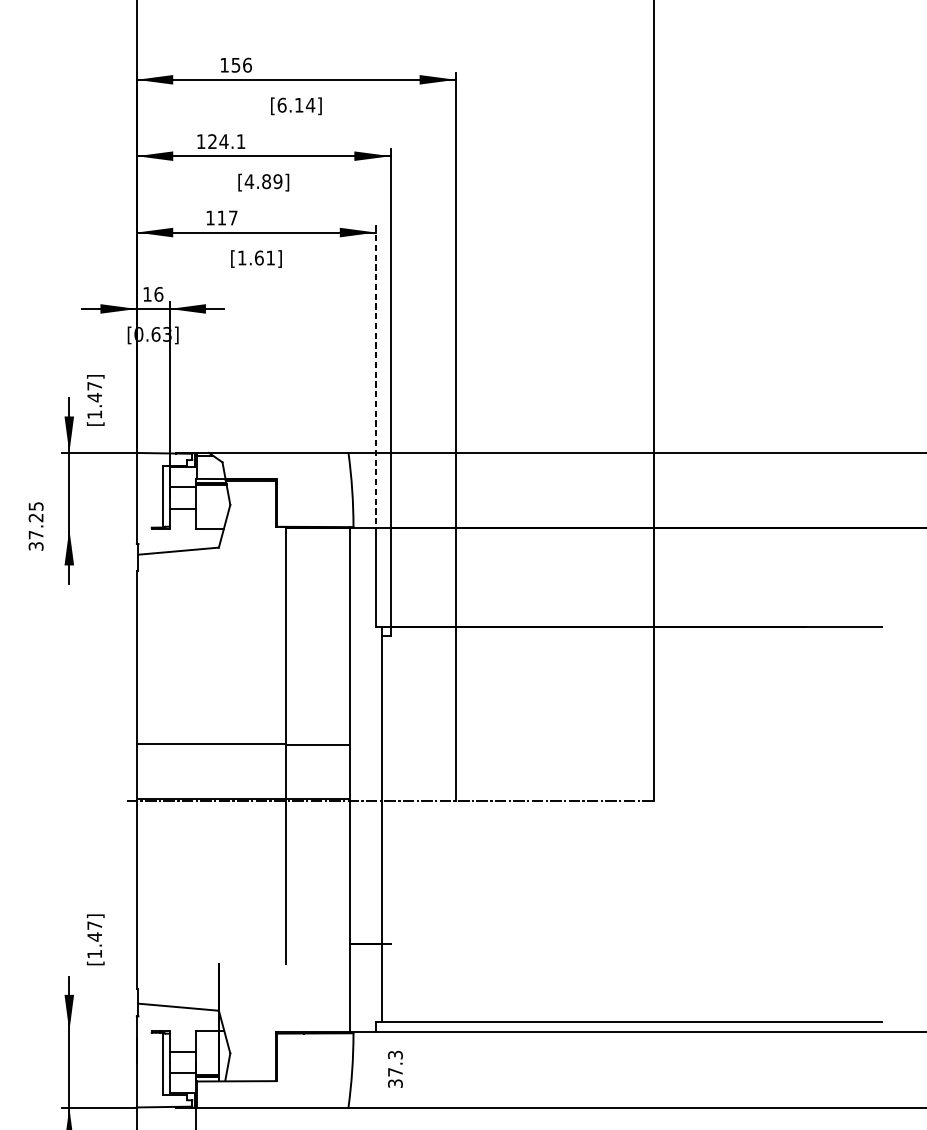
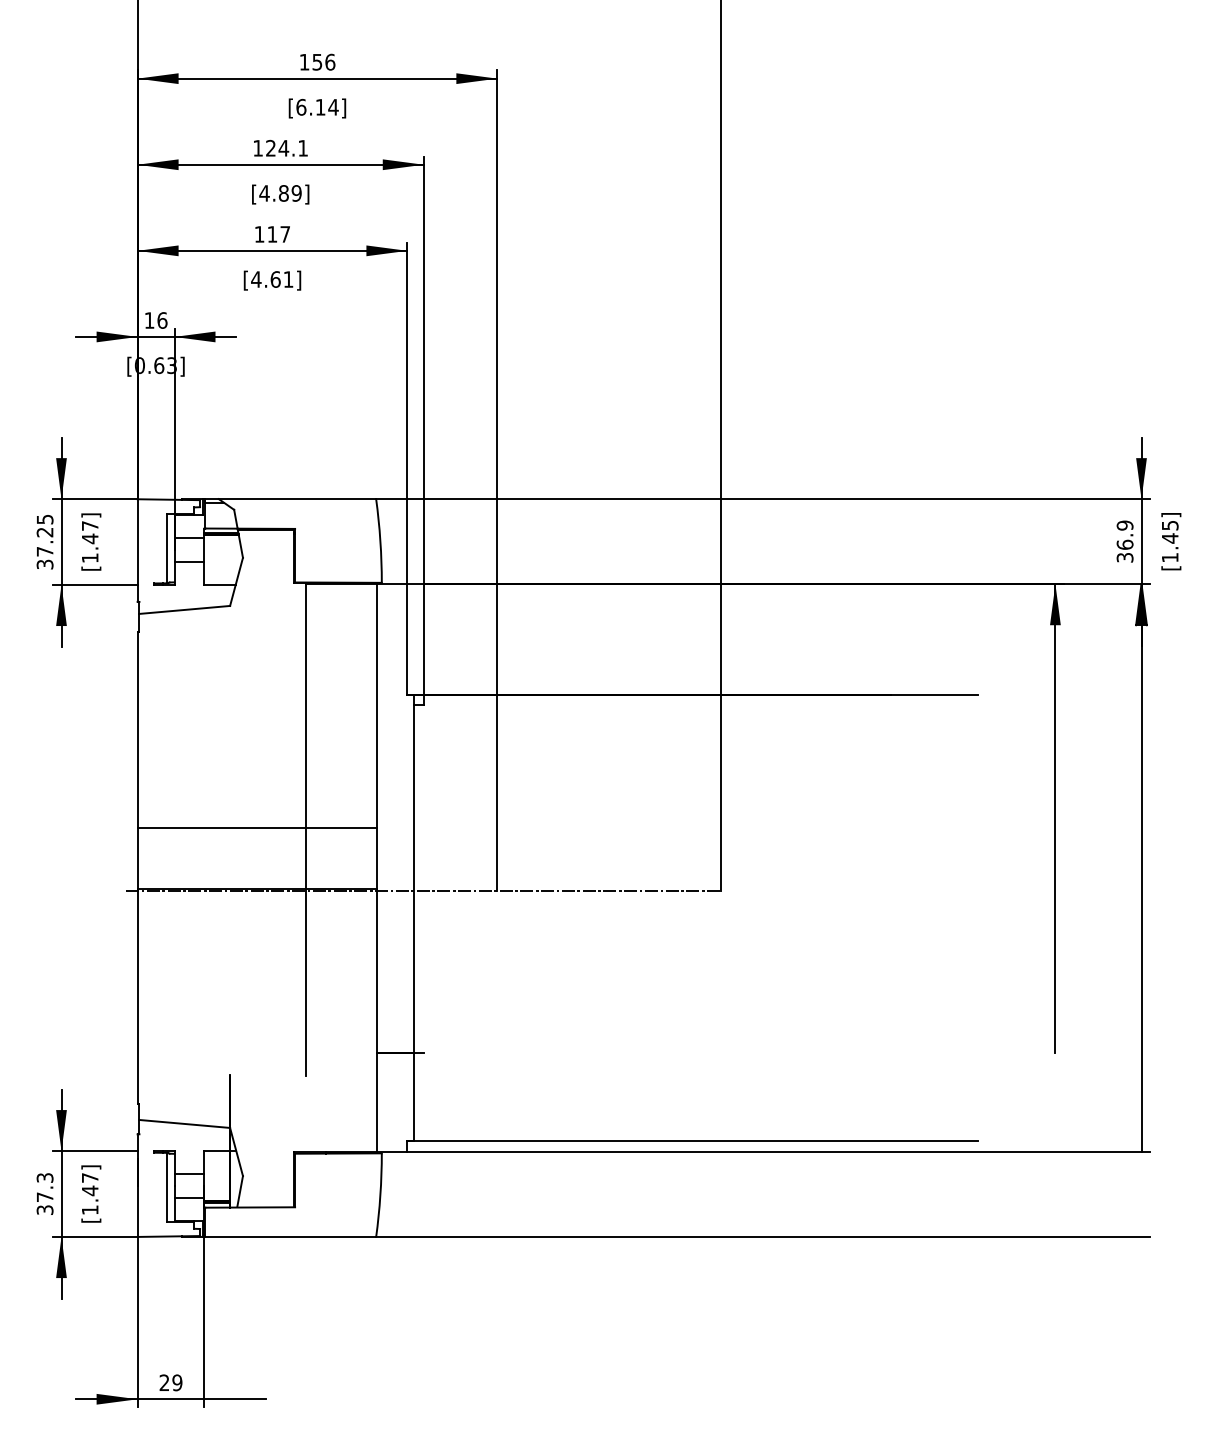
text: (236, 64) -> (317, 61), moved
text: (221, 141) -> (280, 148), moved
text: (221, 218) -> (272, 234), moved
text: (242, 258) -> (256, 279), [1.61] -> [4.61]
line: (376, 376) -> (407, 413), dashed -> solid
text: (95, 399) -> (91, 541), moved
text: (35, 526) -> (44, 542), moved
line: (99, 529) -> (95, 585), added
text: (95, 939) -> (91, 1193), moved
line: (99, 1031) -> (95, 1151), added
text: (394, 1068) -> (44, 1193), moved

